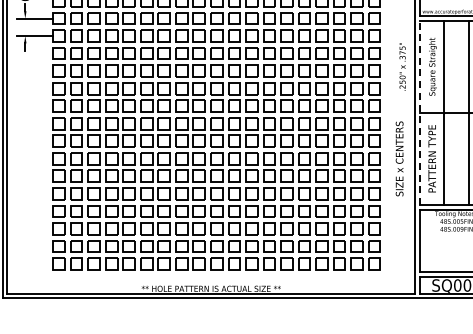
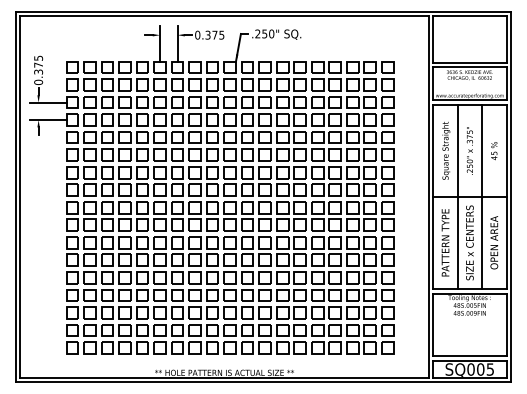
text: (402, 66) -> (469, 150), moved
line: (420, 113) -> (433, 197), dashed -> solid
text: (399, 158) -> (469, 242), moved

